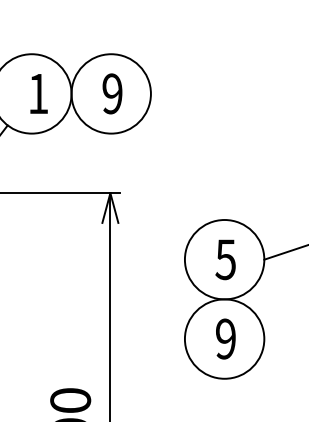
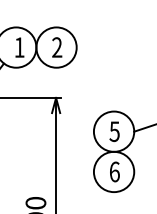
text: (113, 93) -> (57, 47), 9 -> 2
text: (225, 338) -> (114, 171), 9 -> 6

